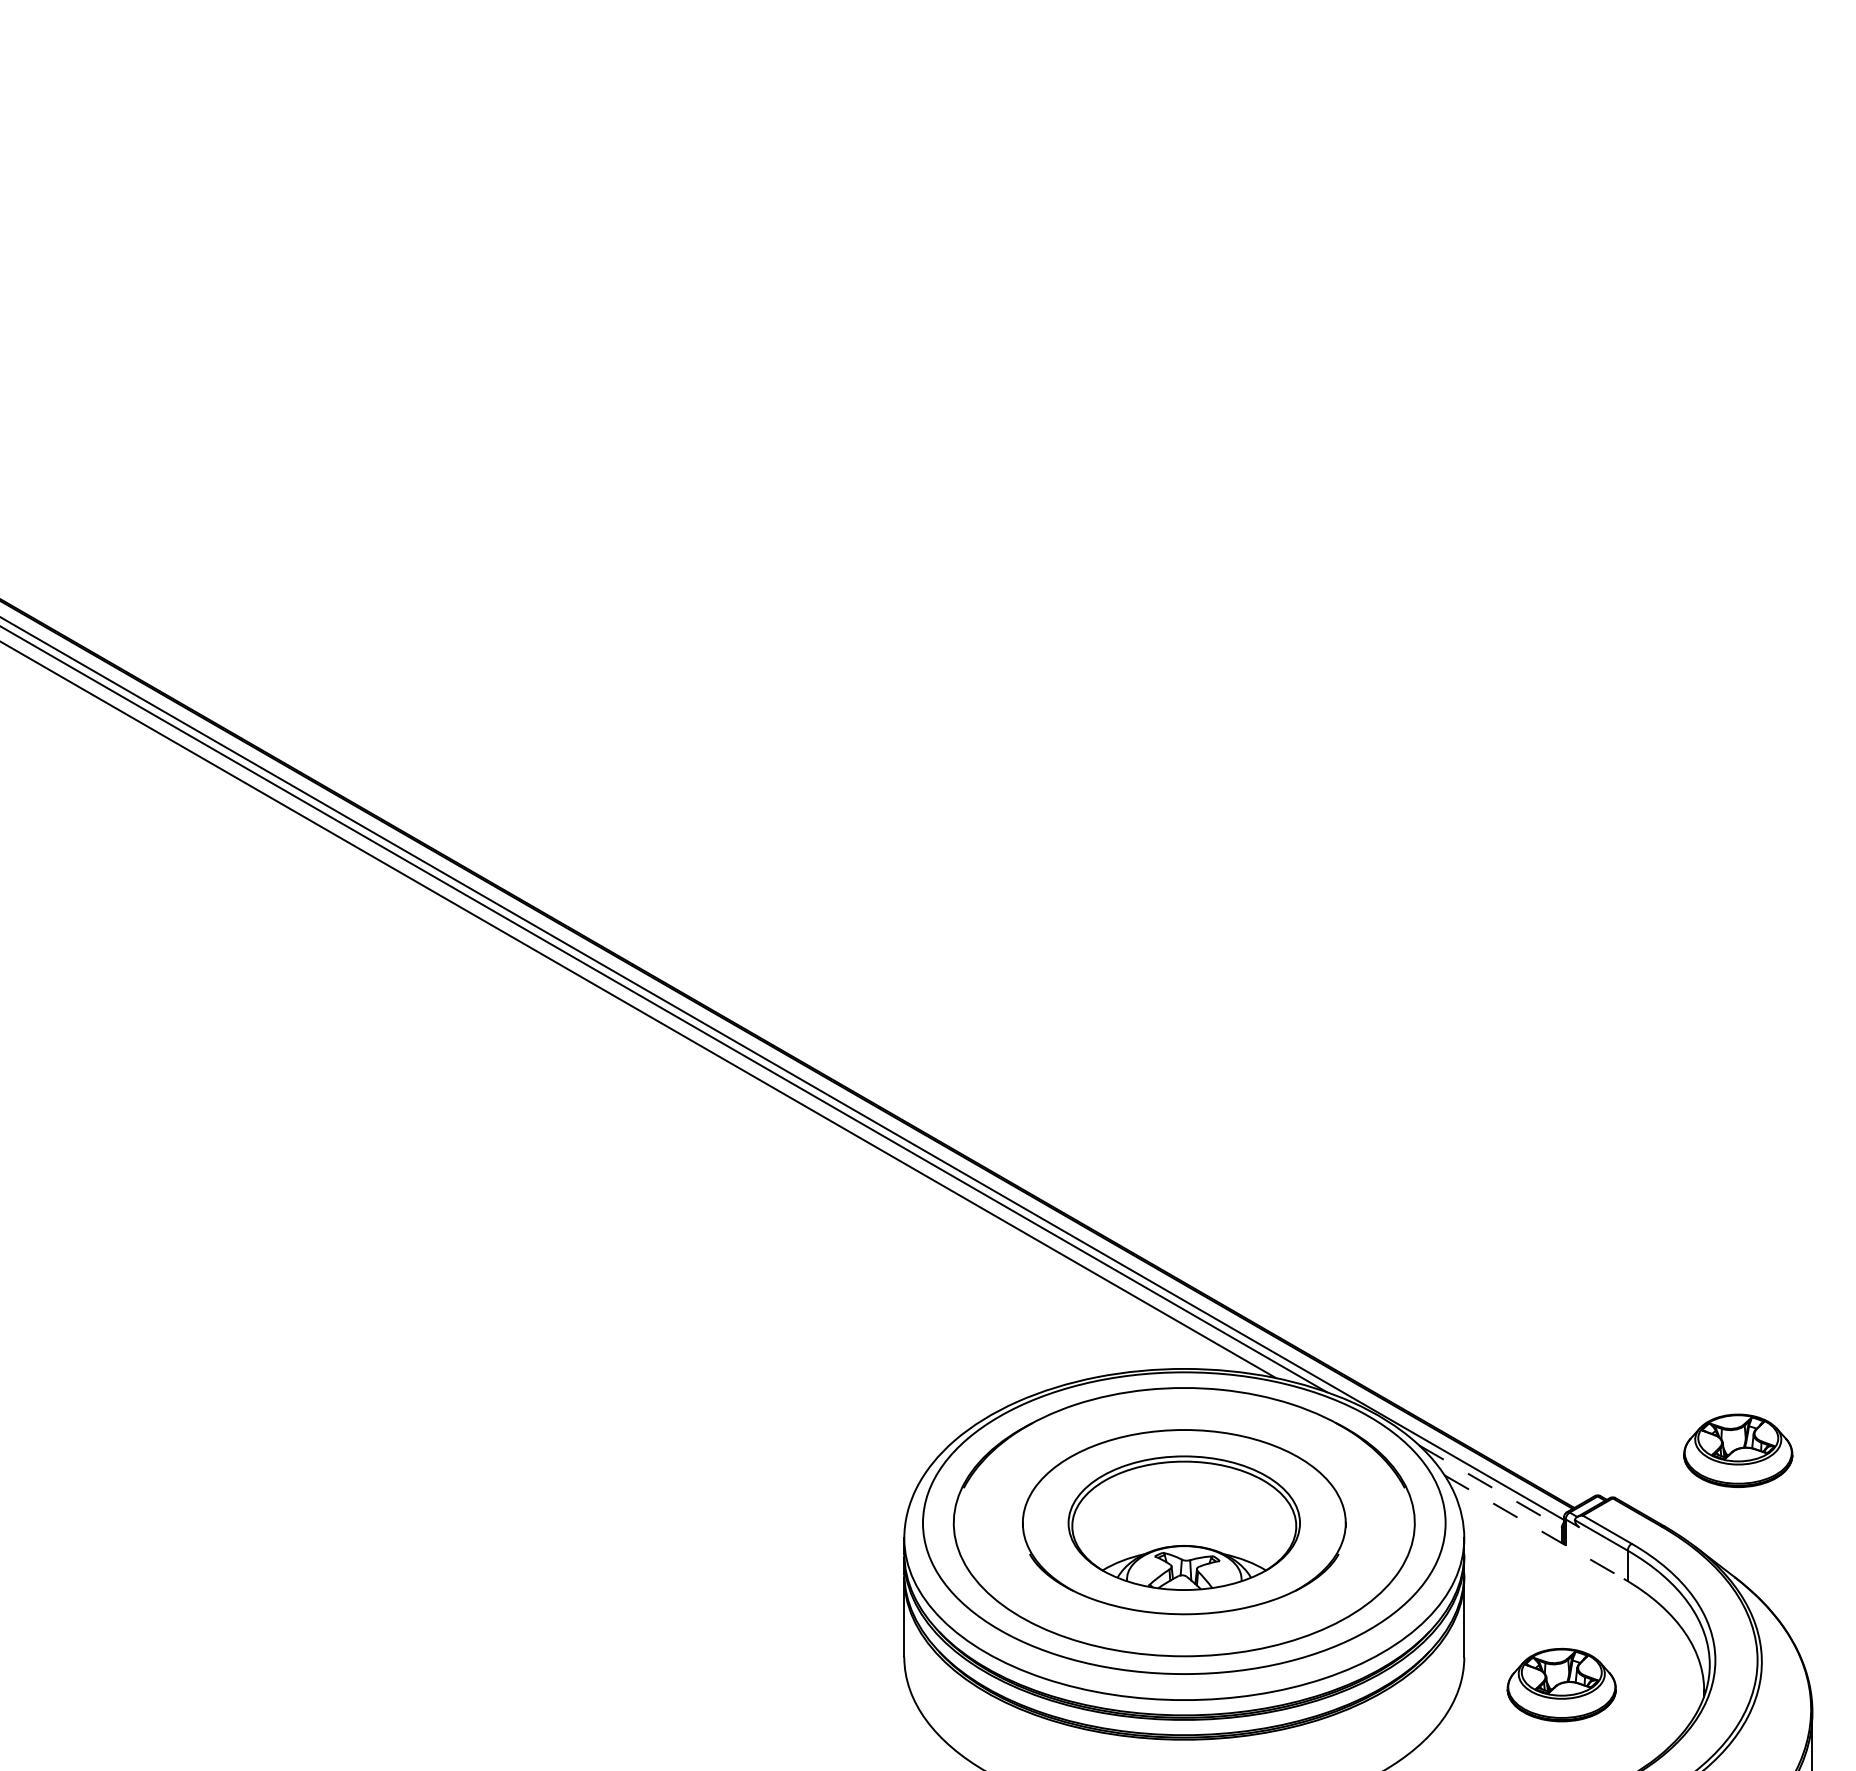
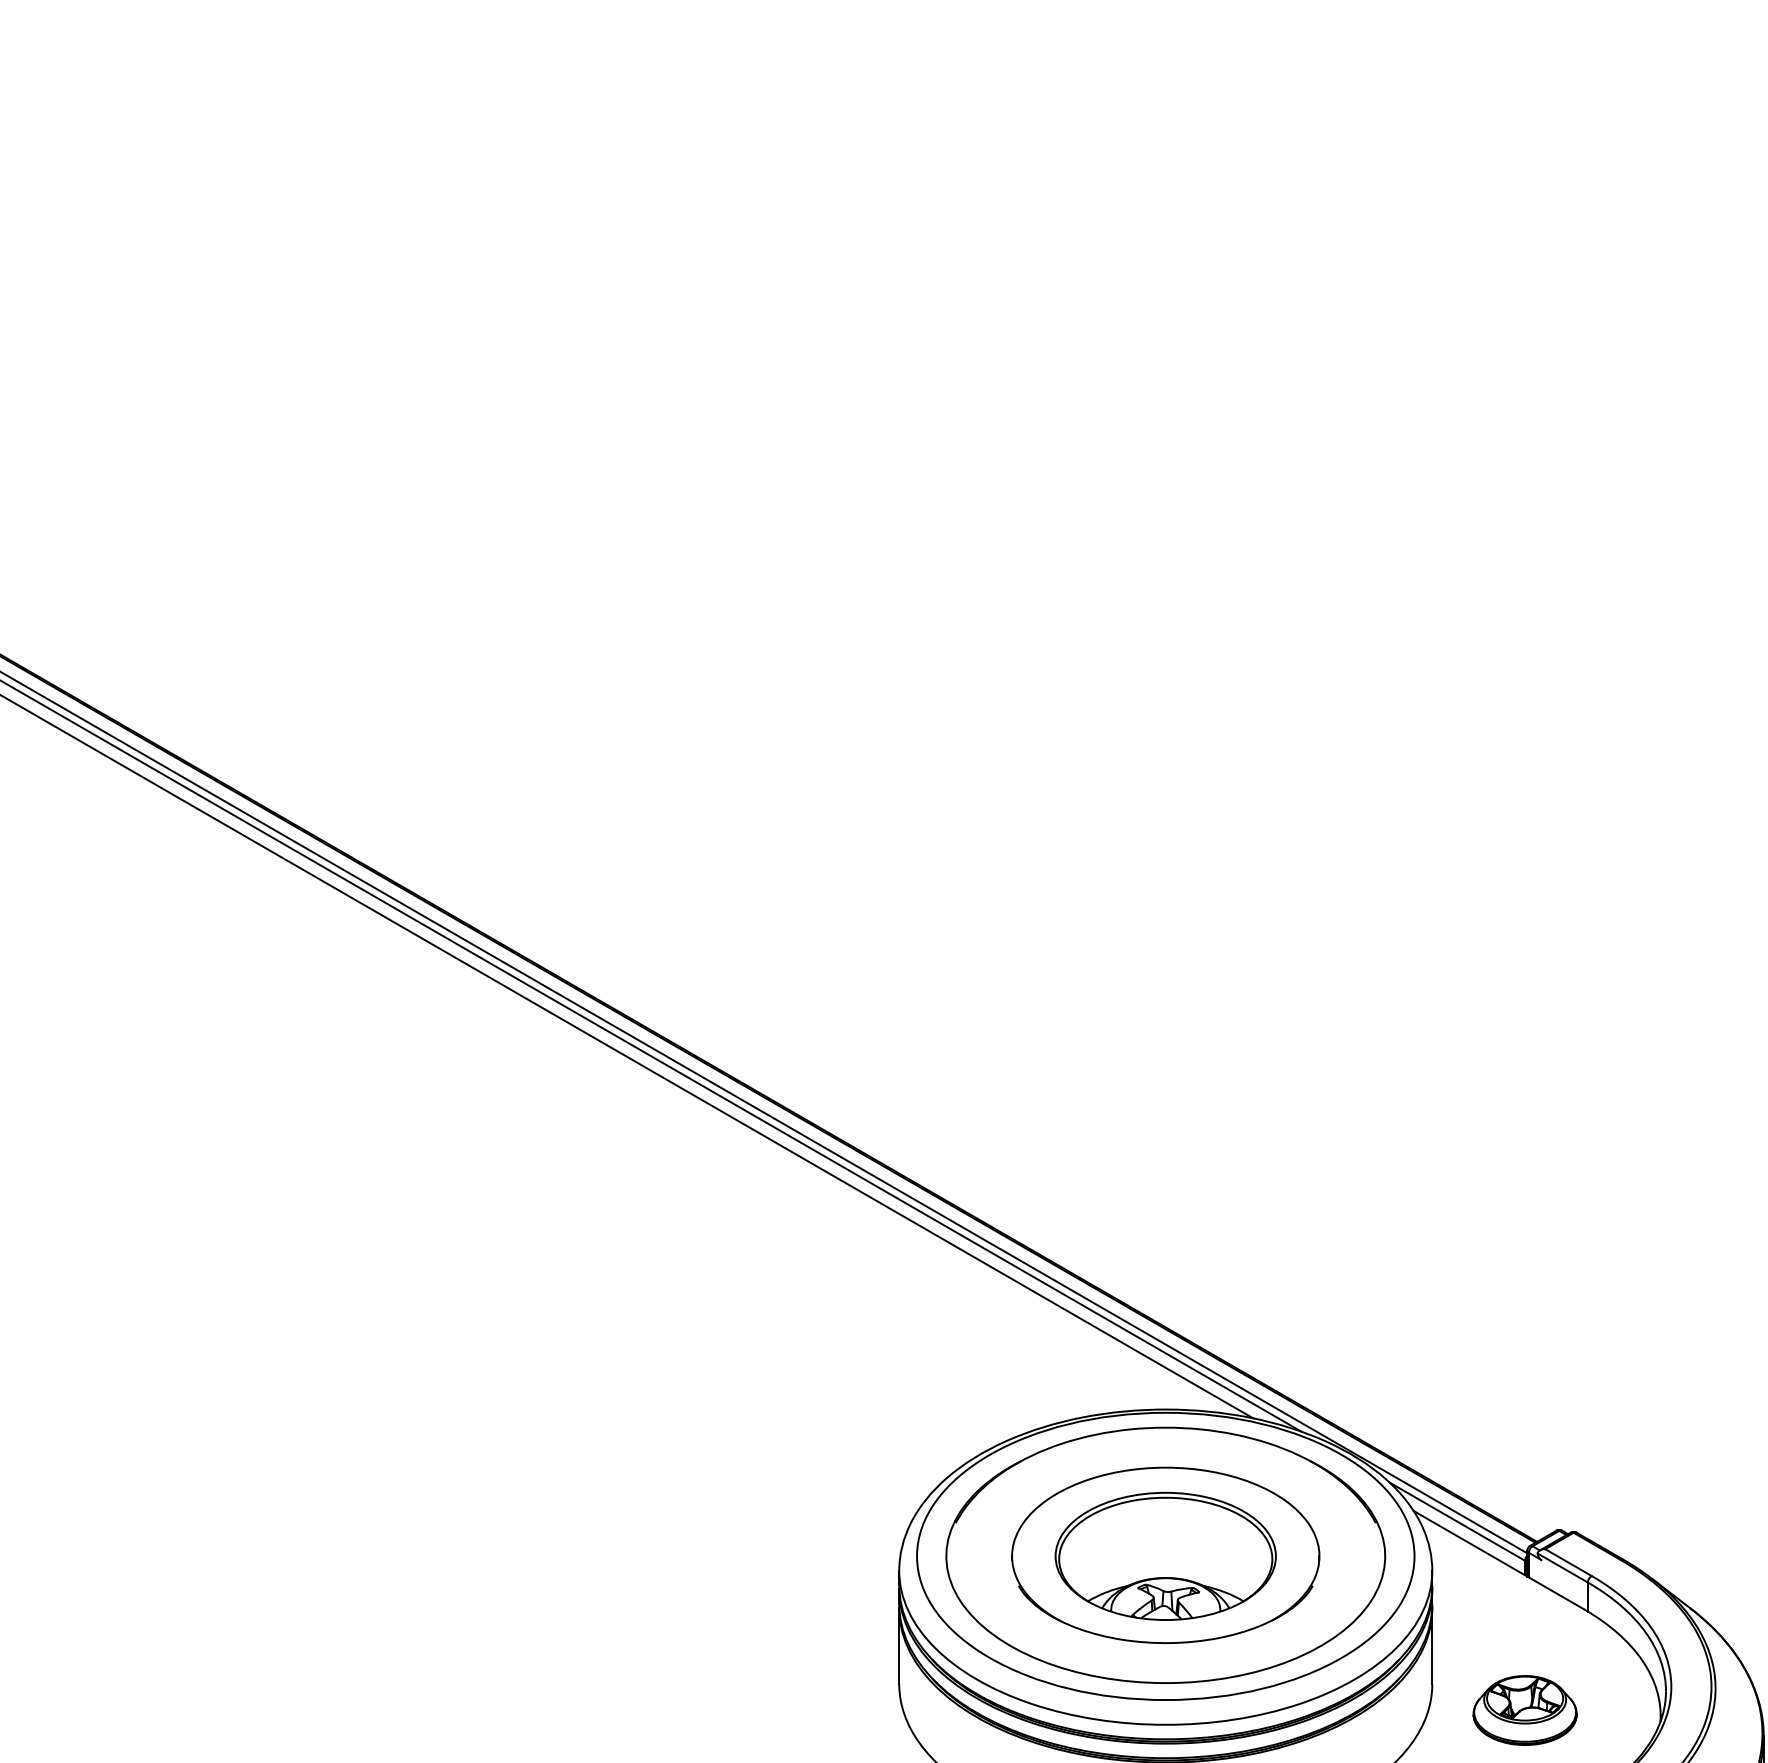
part: (1737, 1450) -> (1692, 1487), removed
line: (1490, 1486) -> (1457, 1521), dashed -> solid
line: (1534, 1527) -> (1499, 1560), dashed -> solid

